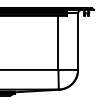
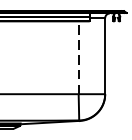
line: (58, 42) -> (78, 57), solid -> dashed

